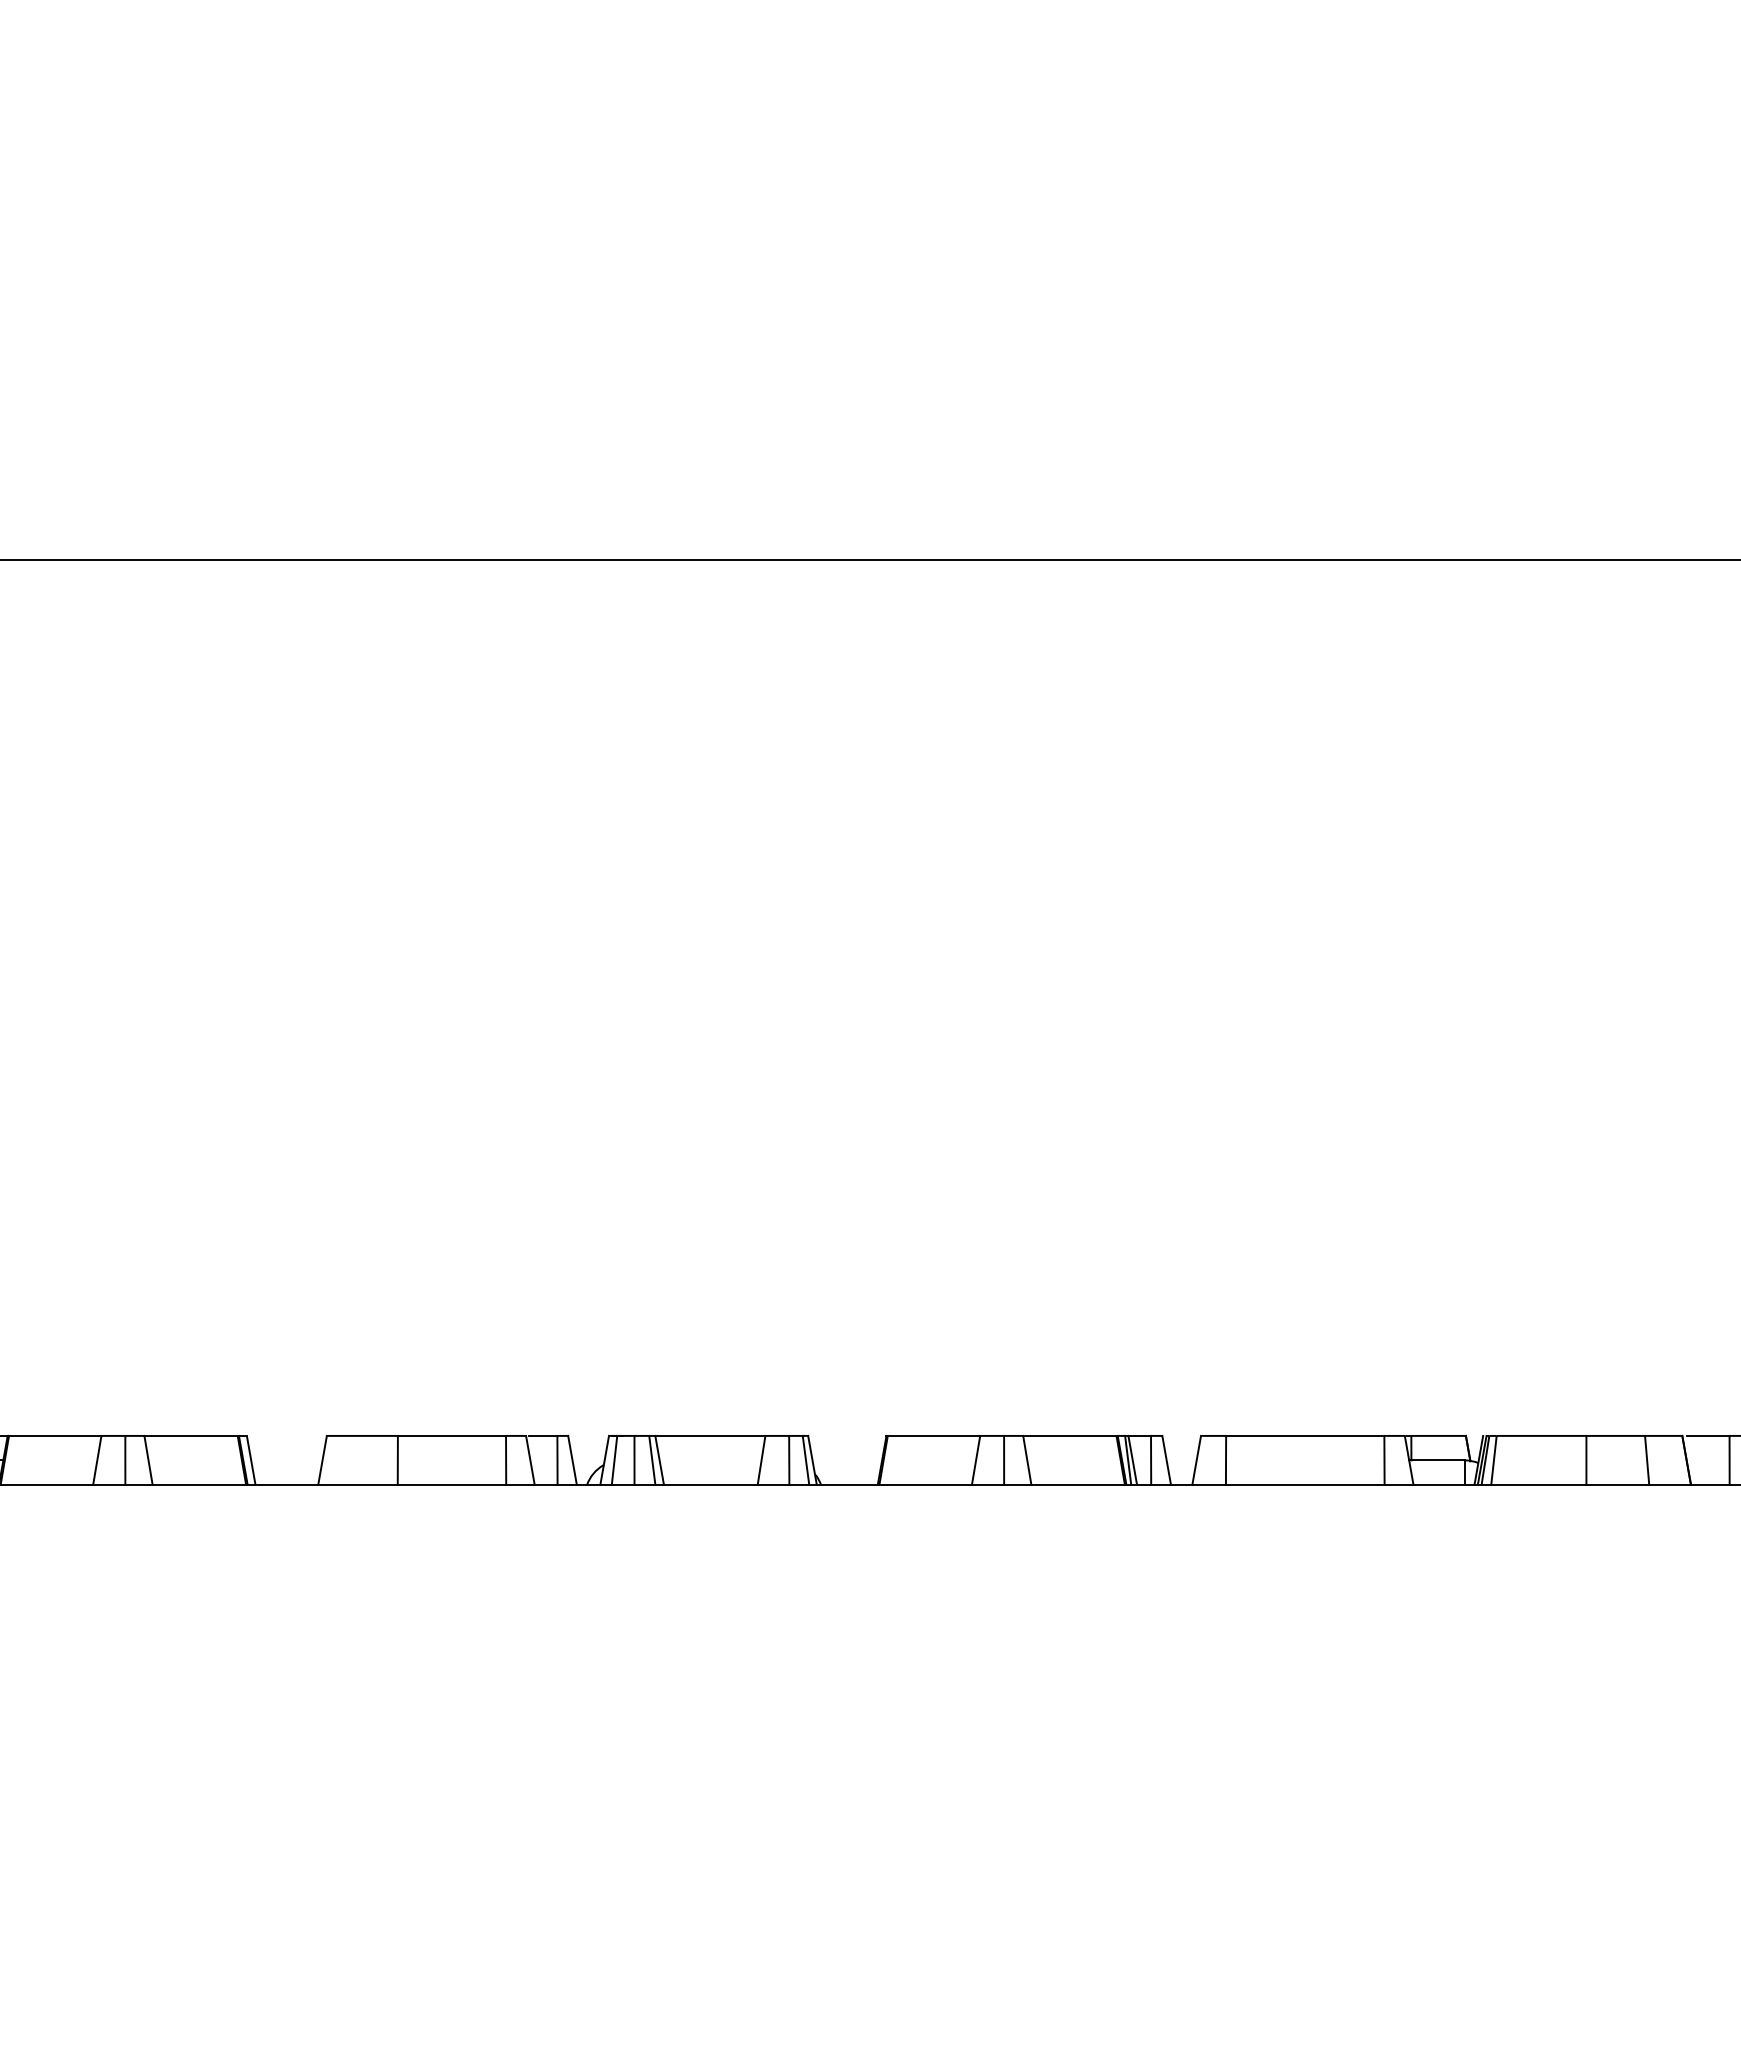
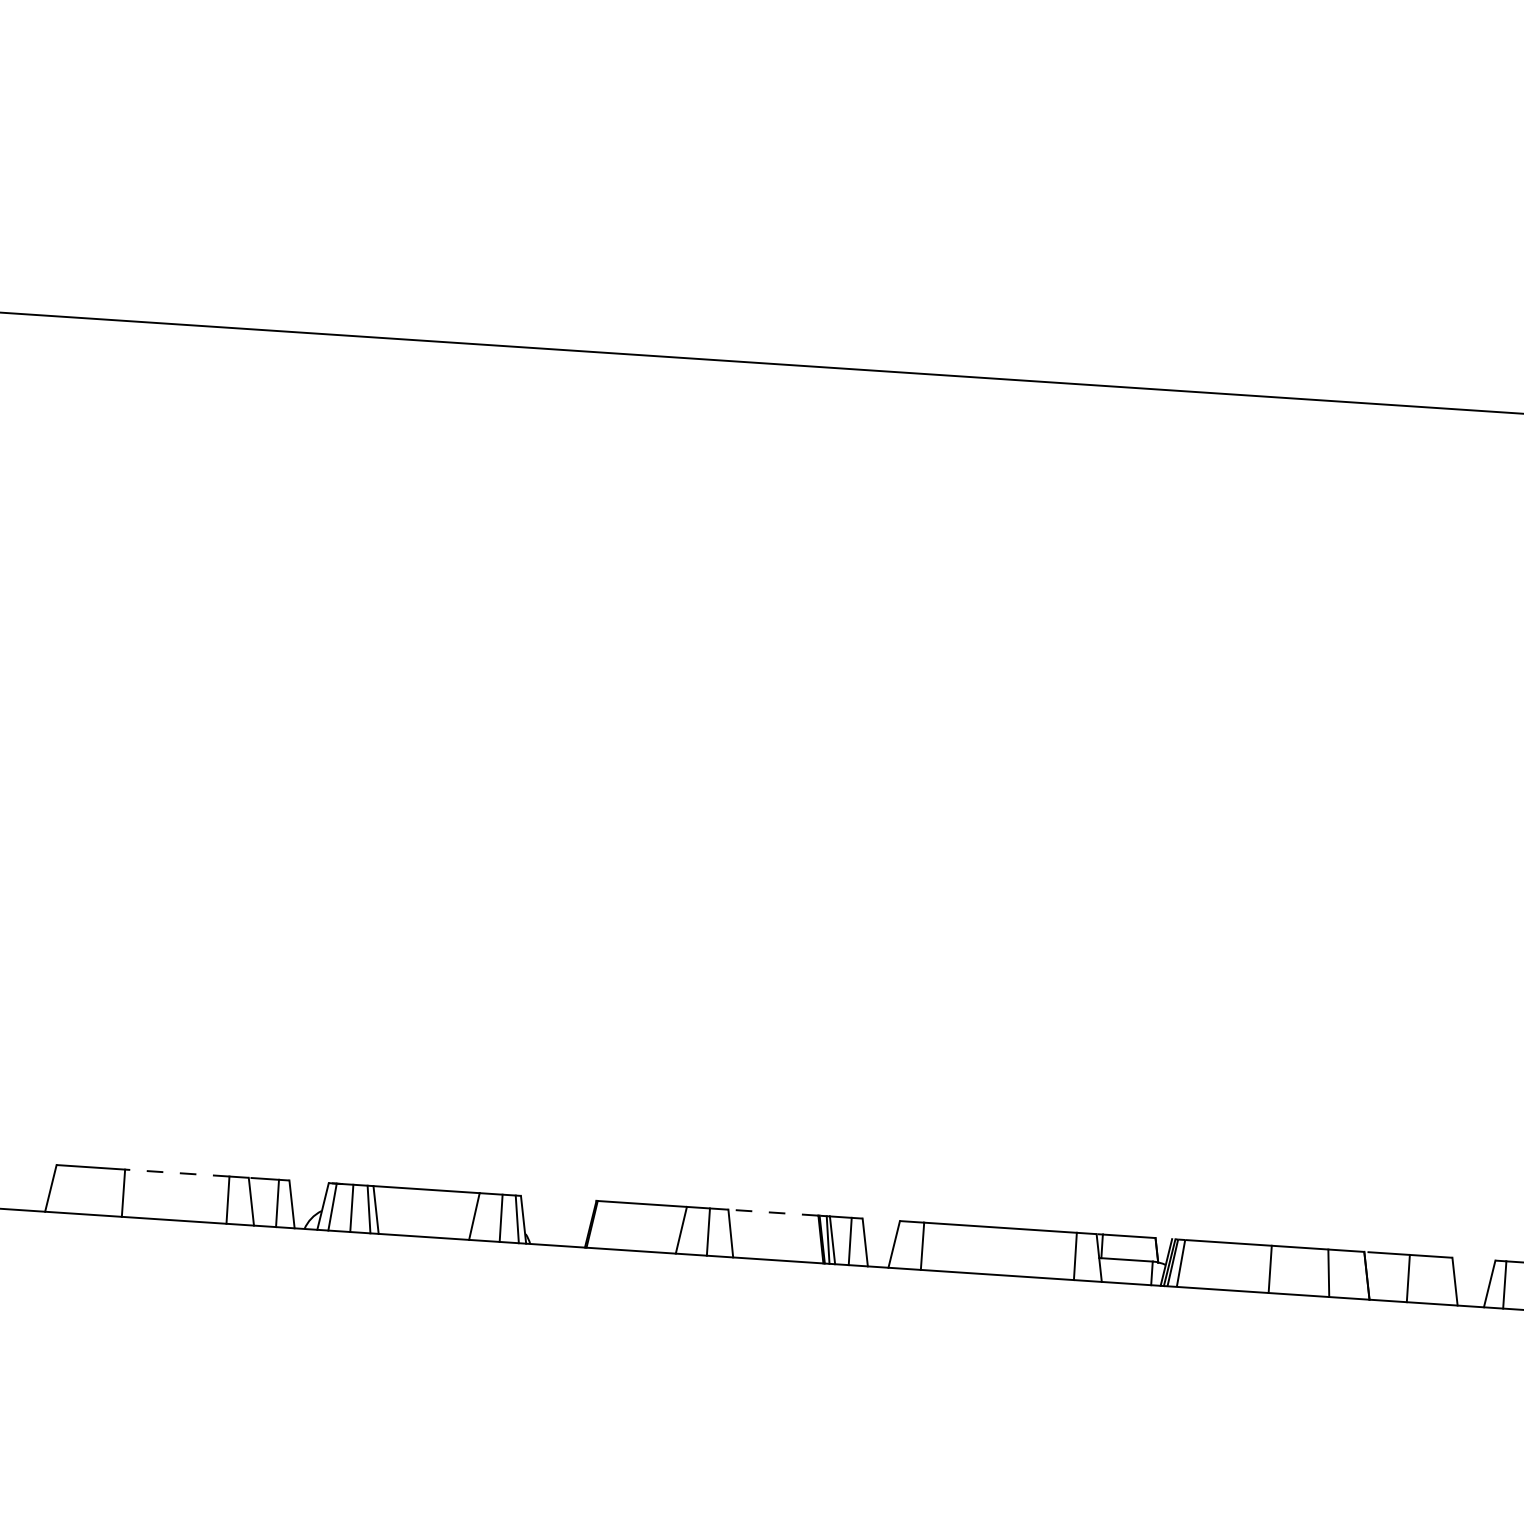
line: (451, 1435) -> (176, 1172), solid -> dashed
line: (1069, 1435) -> (773, 1212), solid -> dashed

